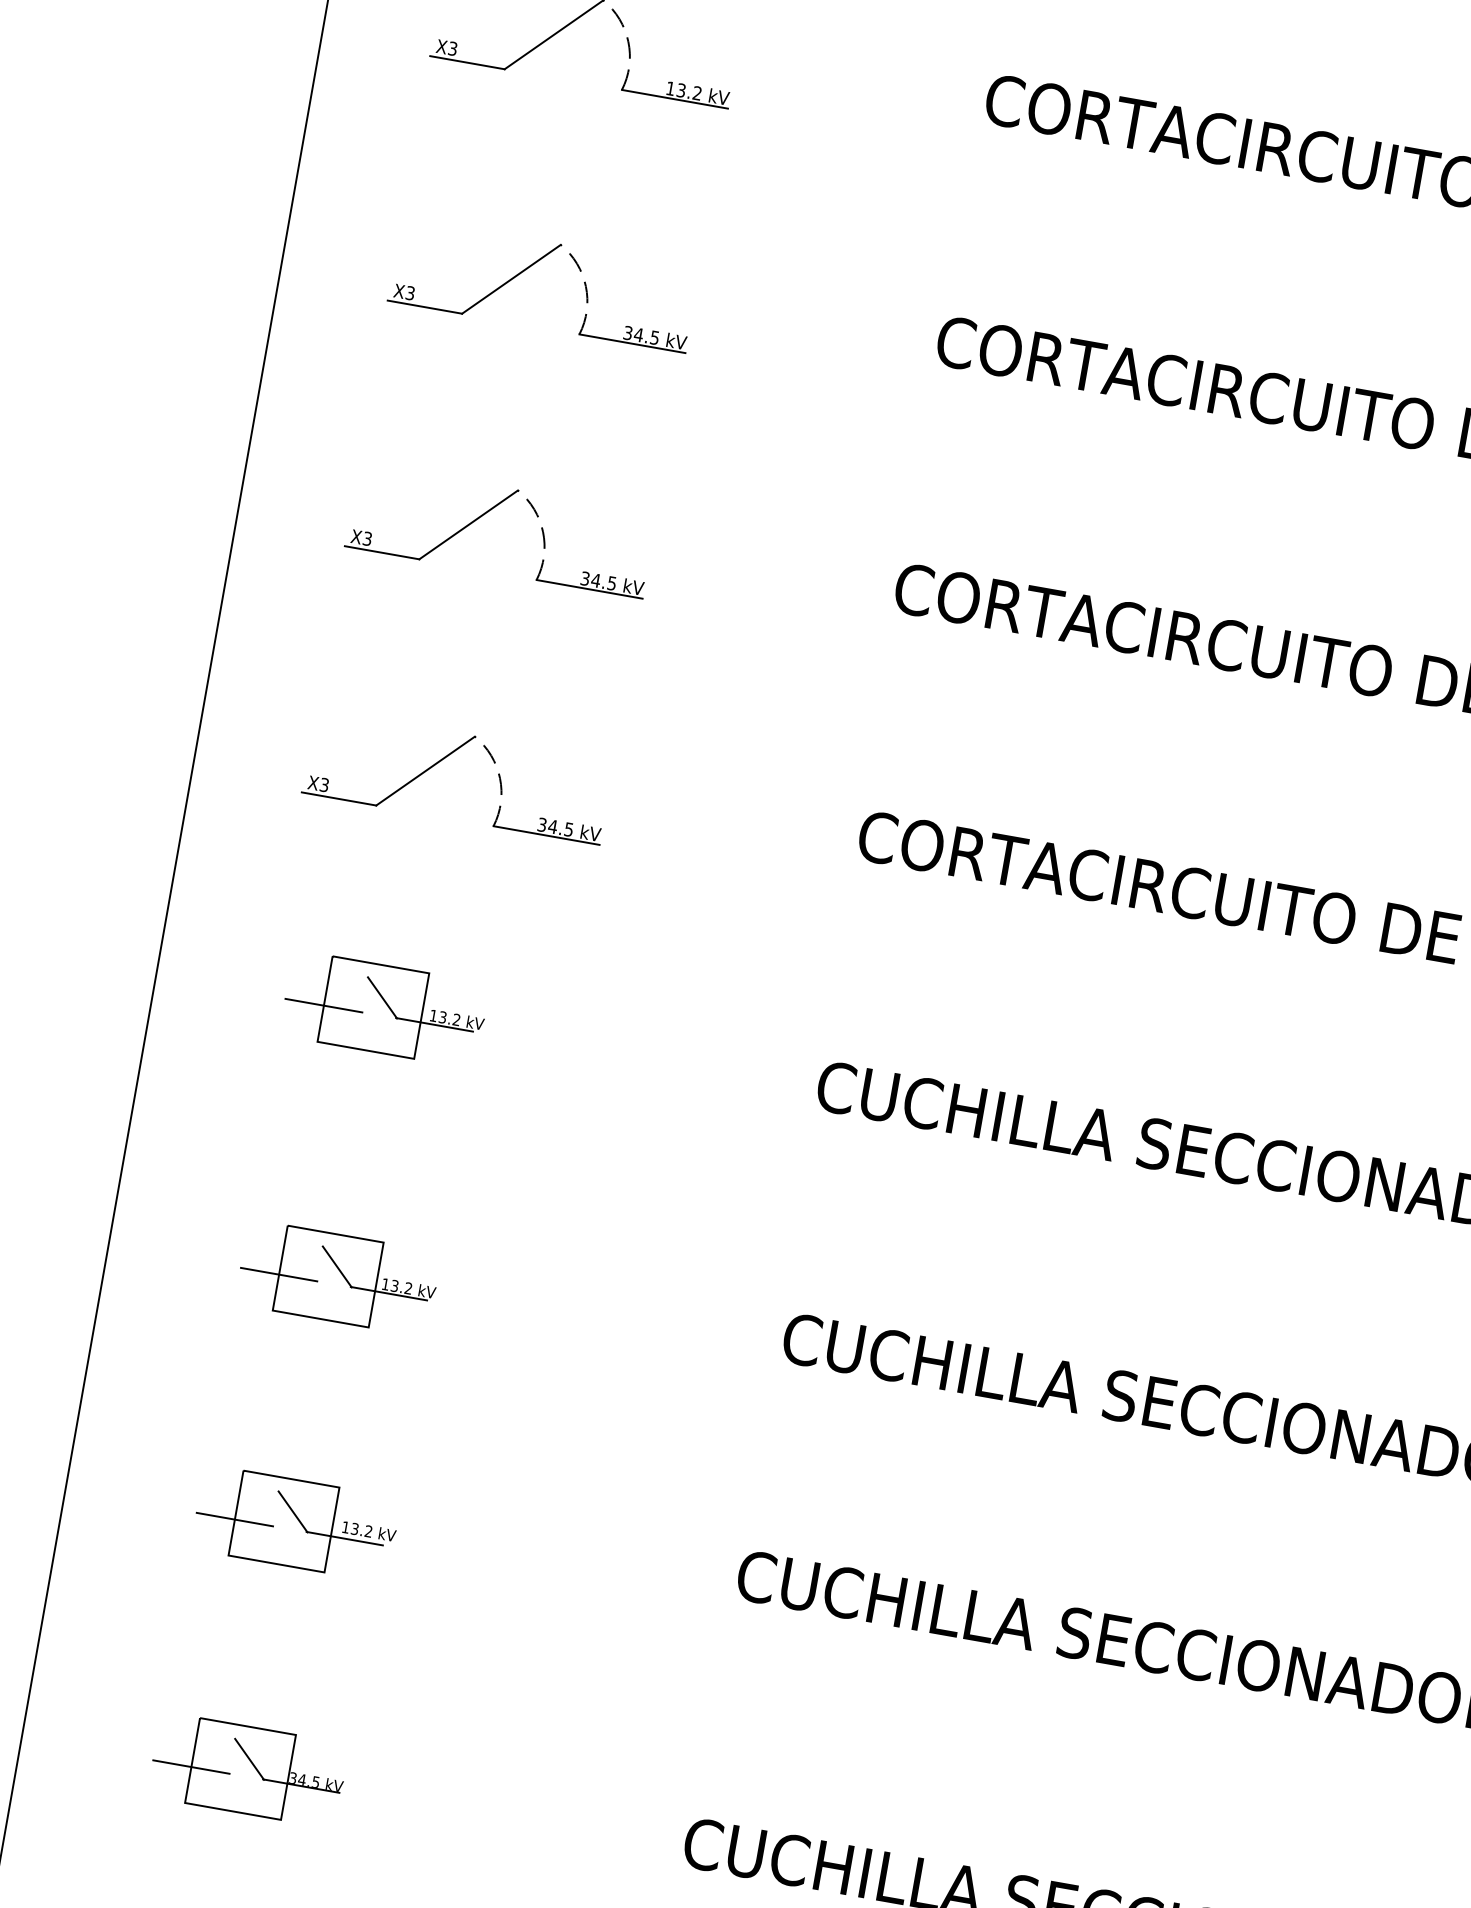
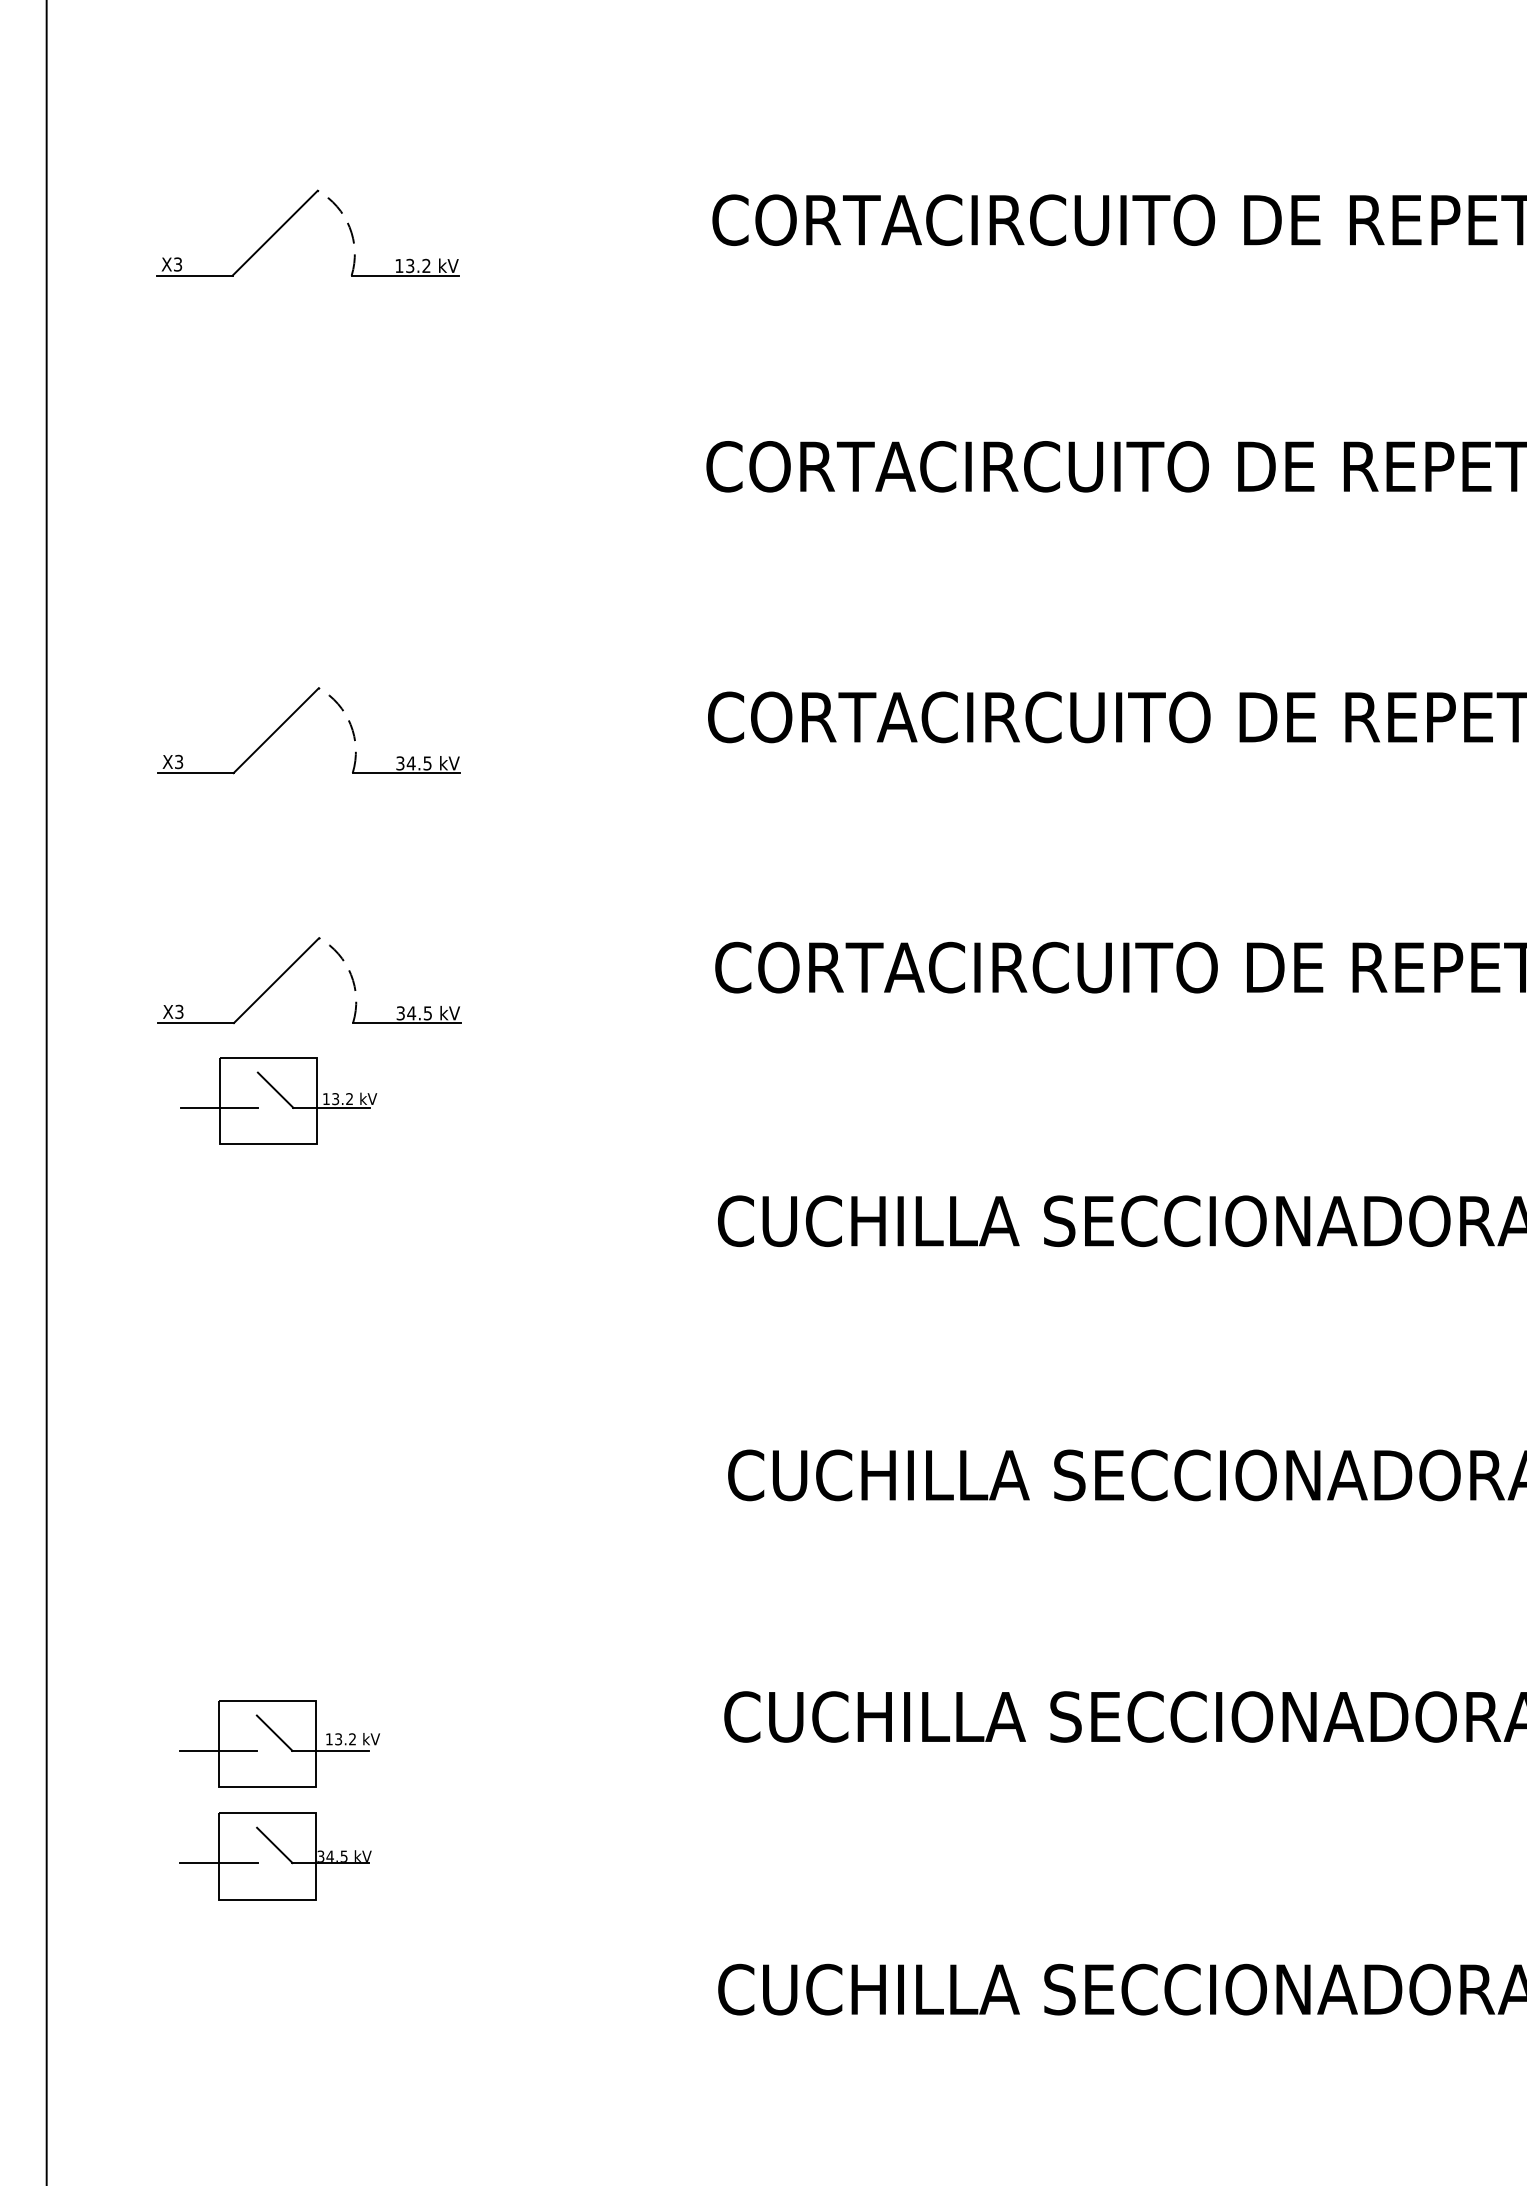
part: (531, 266) -> (293, 465), removed
part: (384, 1009) -> (277, 1222), removed
part: (338, 1277) -> (278, 1100), moved
part: (248, 1770) -> (275, 1856), moved

